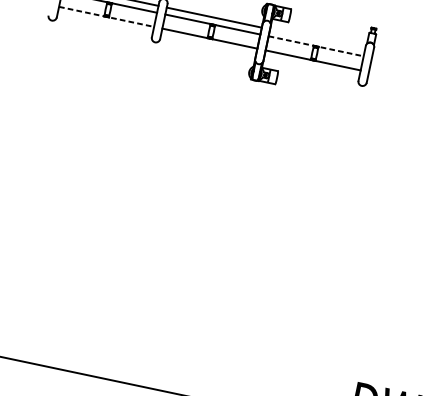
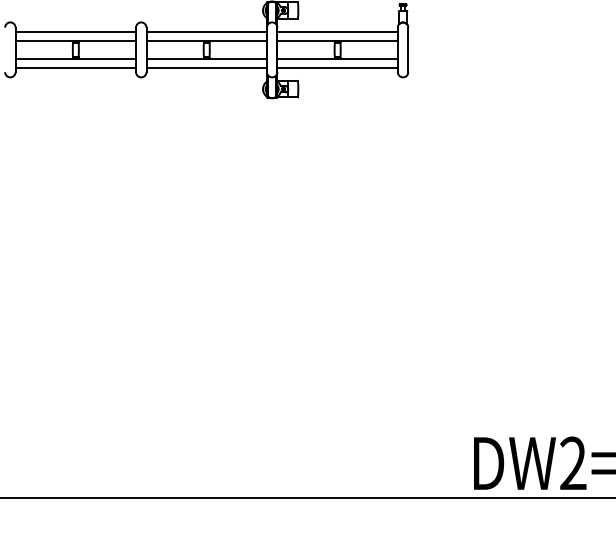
line: (107, 16) -> (76, 58), dashed -> solid
line: (104, 23) -> (75, 67), added
line: (317, 39) -> (337, 32), added
line: (208, 45) -> (206, 67), added
line: (316, 46) -> (338, 40), dashed -> solid
line: (311, 67) -> (337, 67), added

